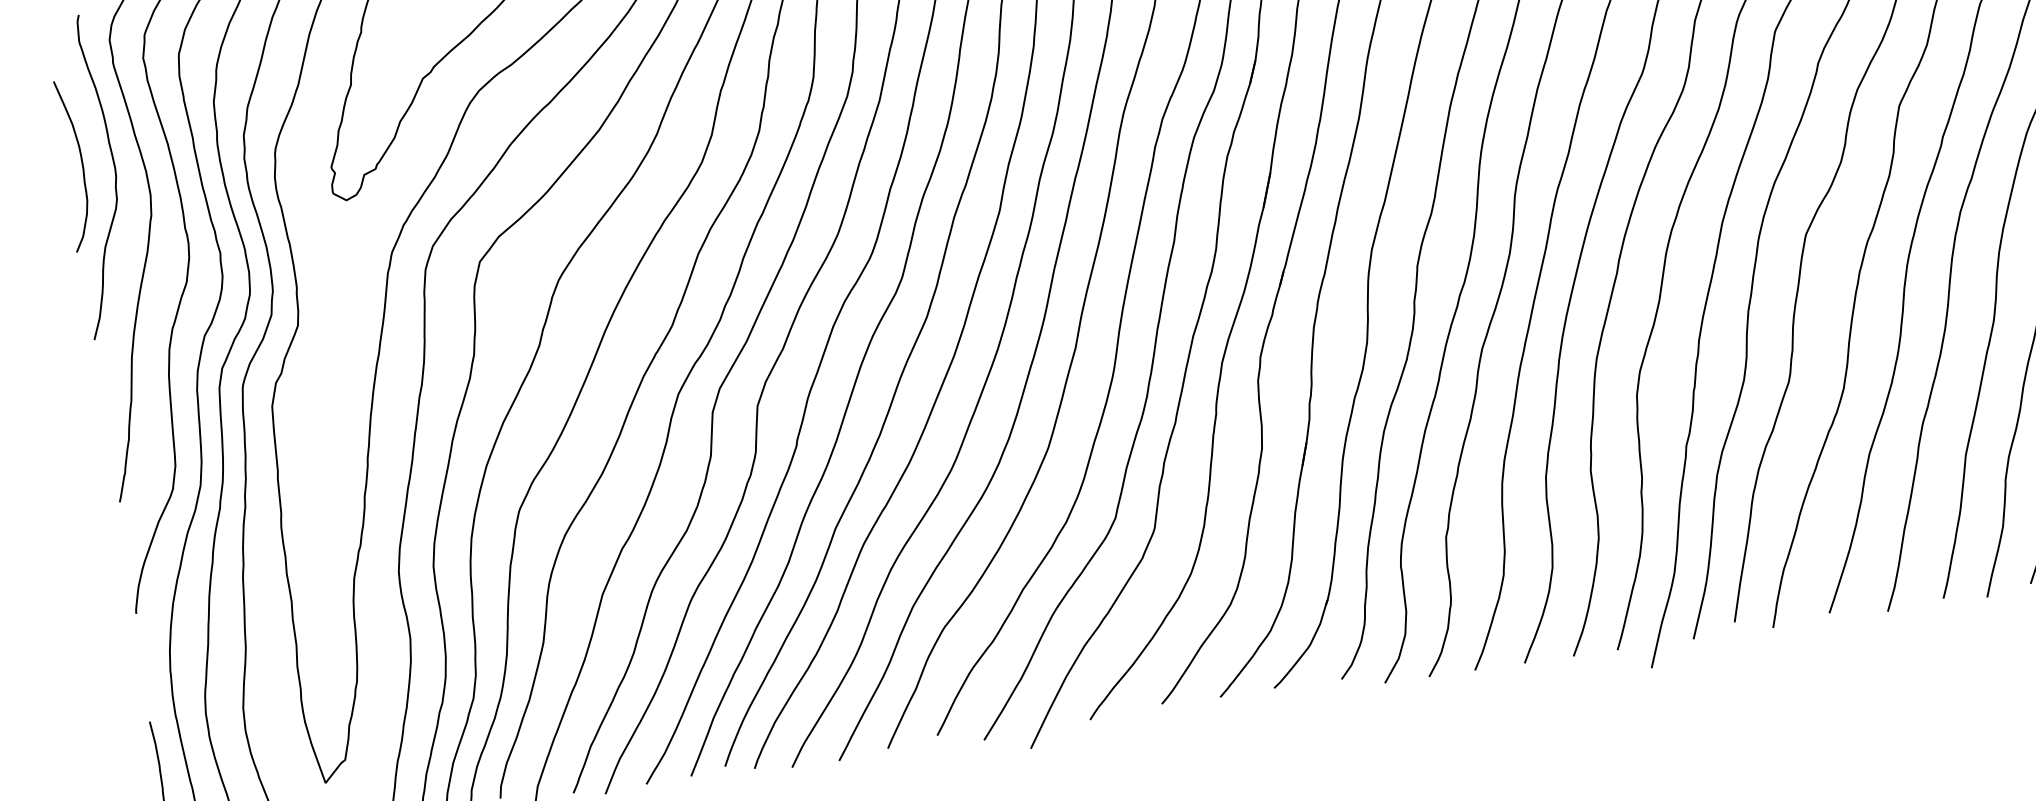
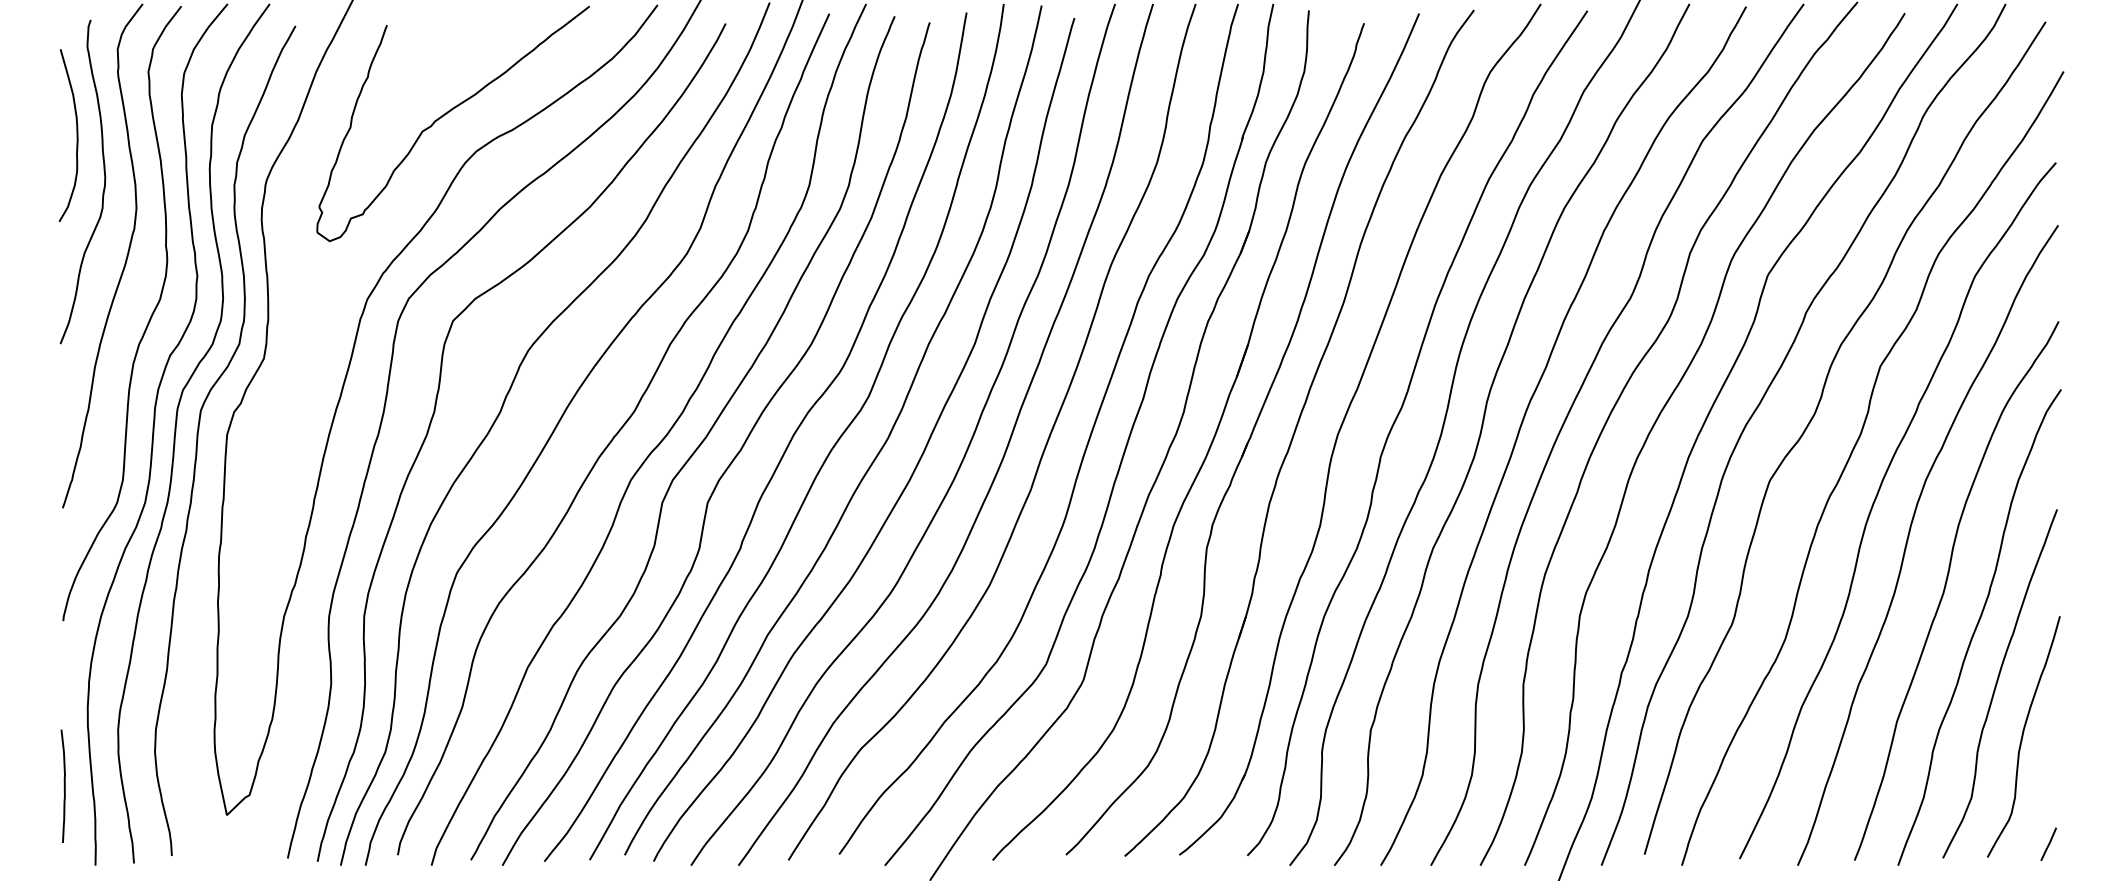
curve: (81, 164) -> (76, 135), moved

